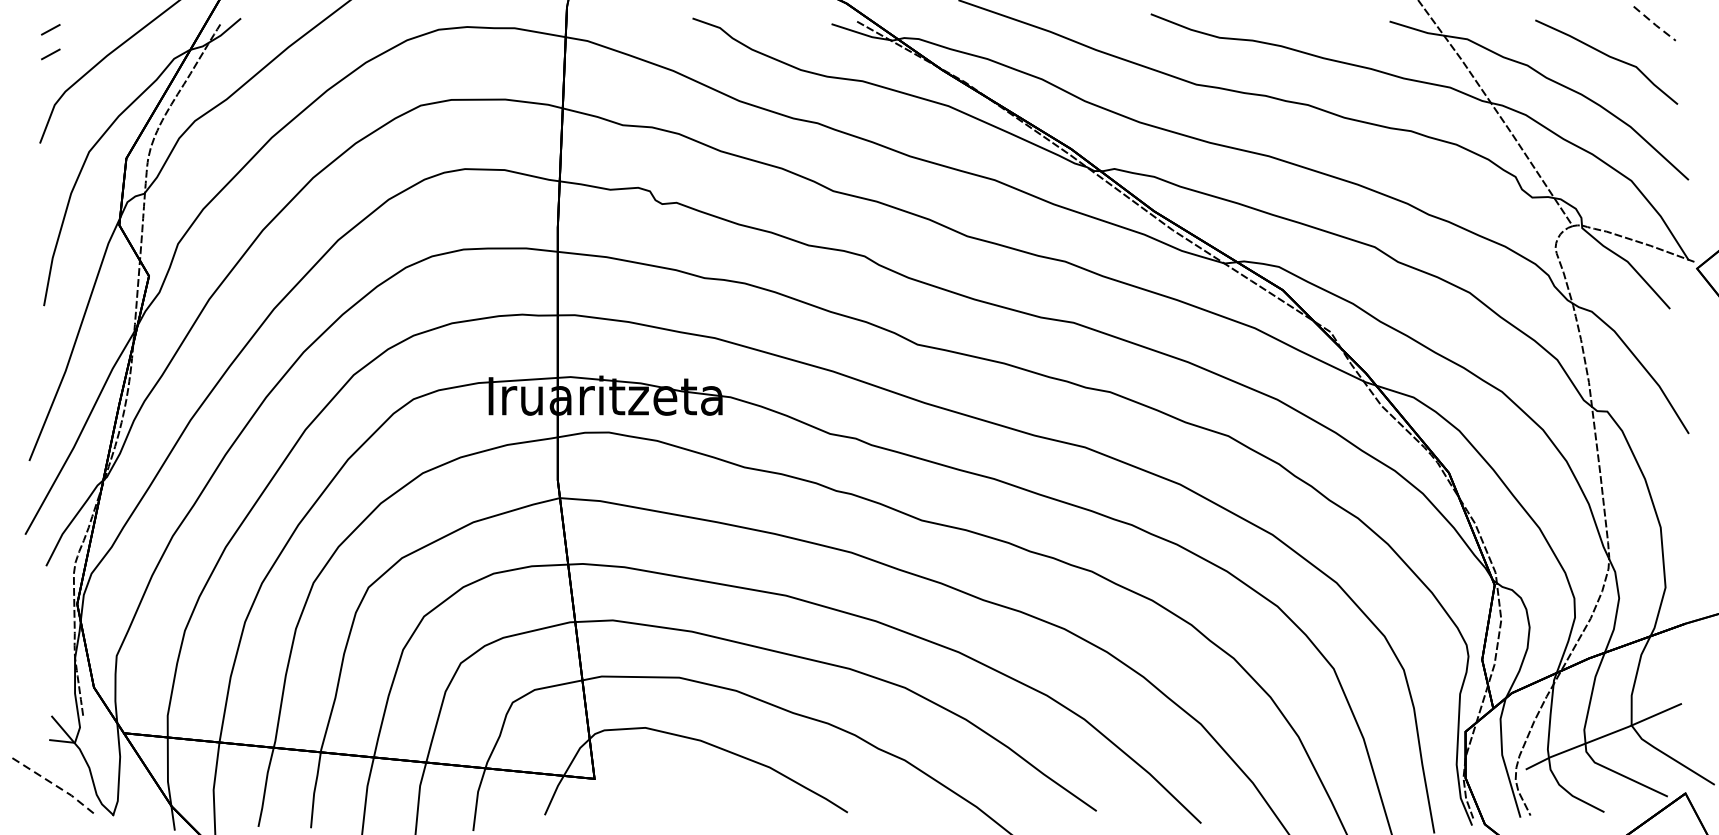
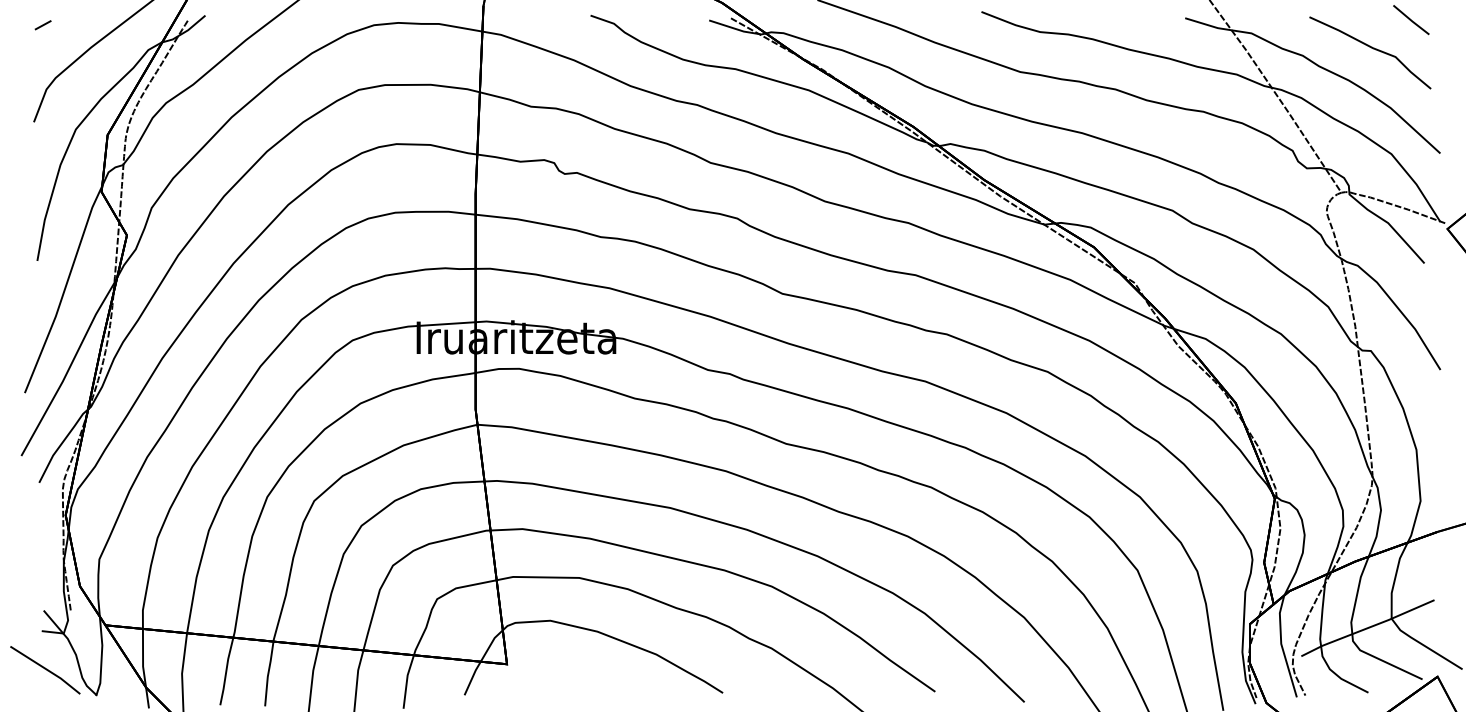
line: (1654, 24) -> (1411, 20), dashed -> solid
line: (50, 54) -> (42, 46), removed
line: (54, 785) -> (46, 669), dashed -> solid

